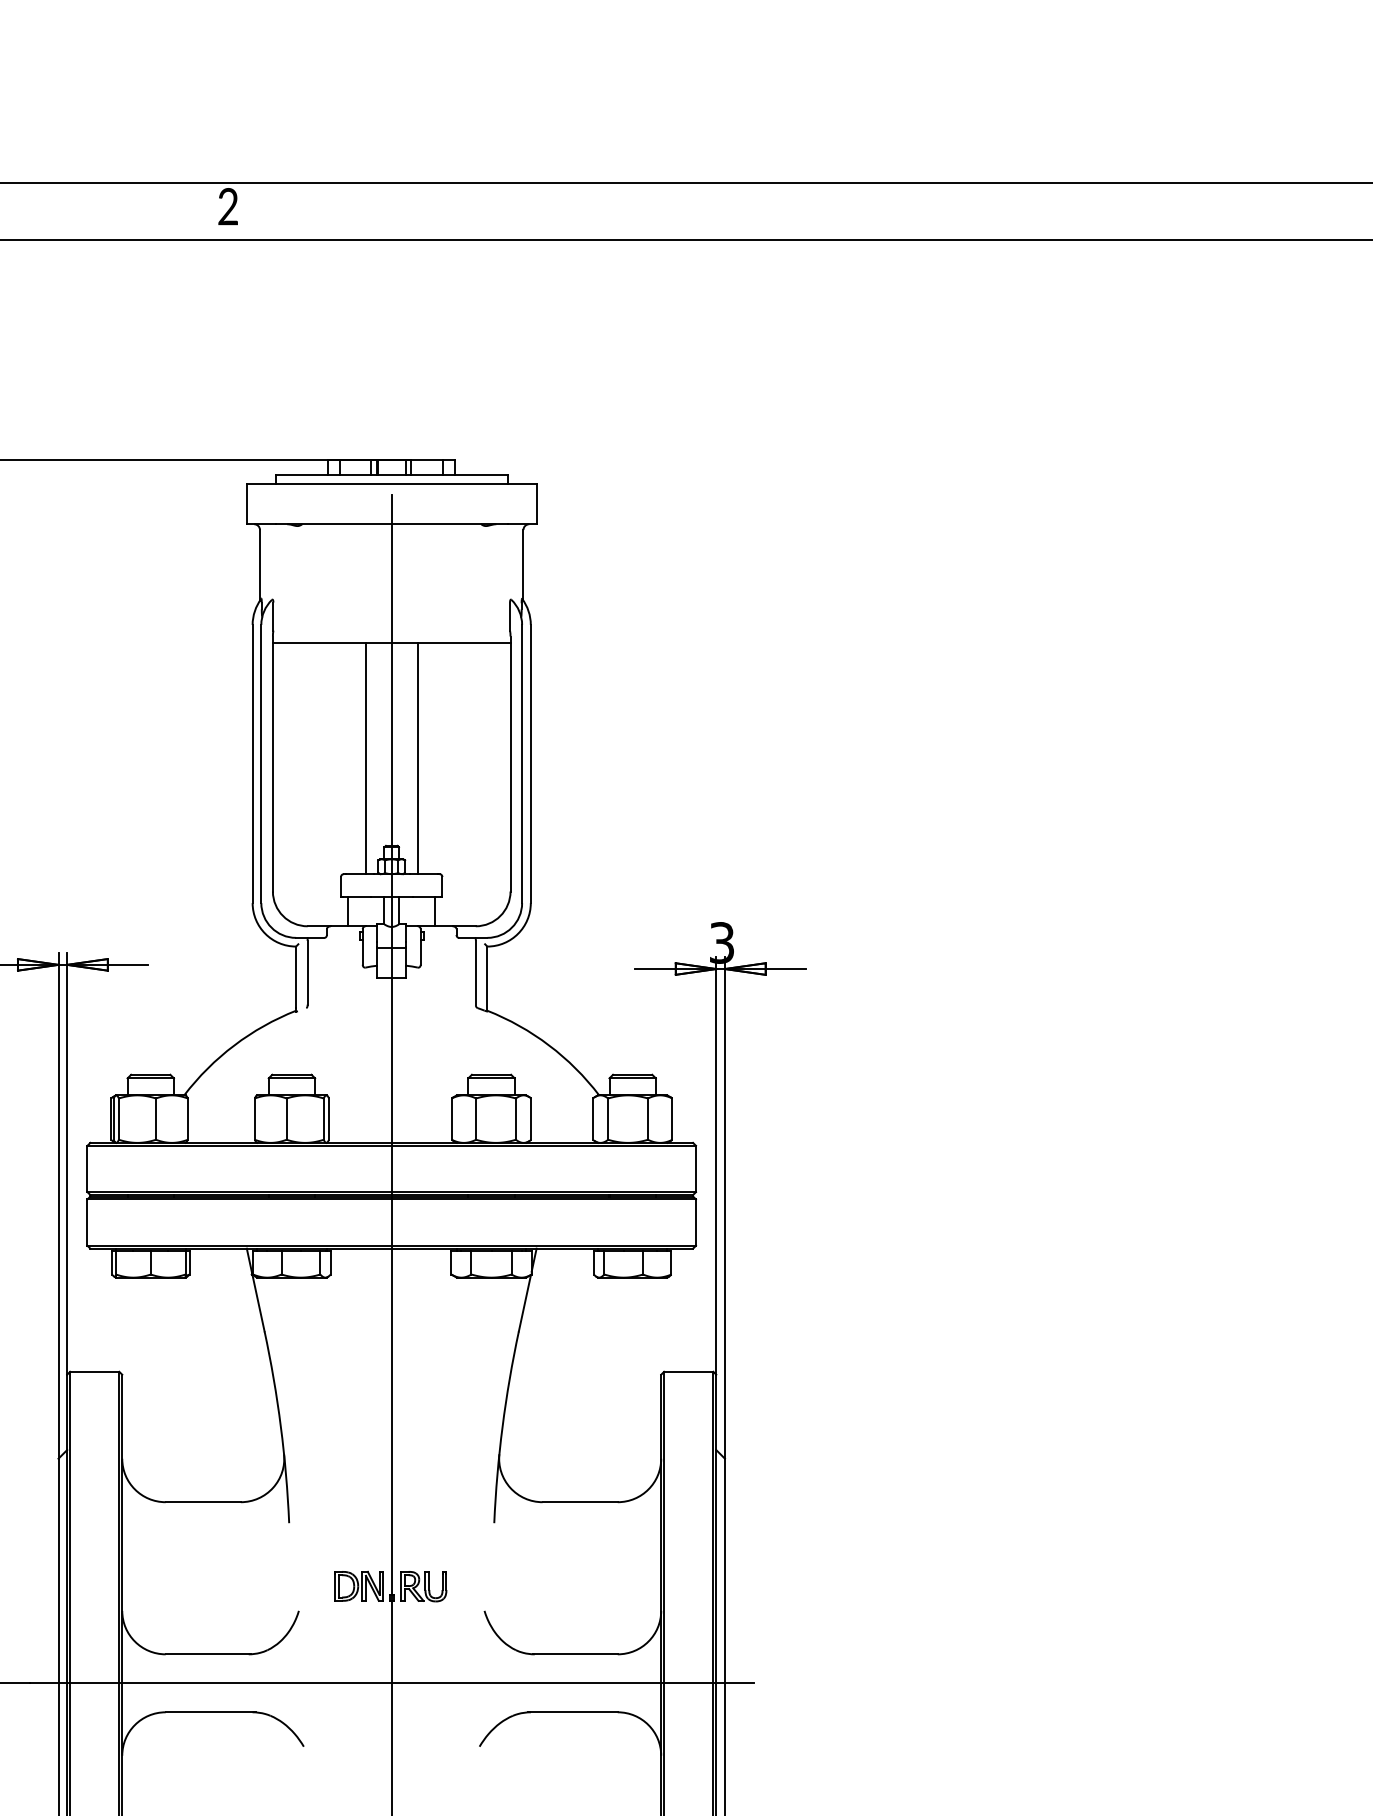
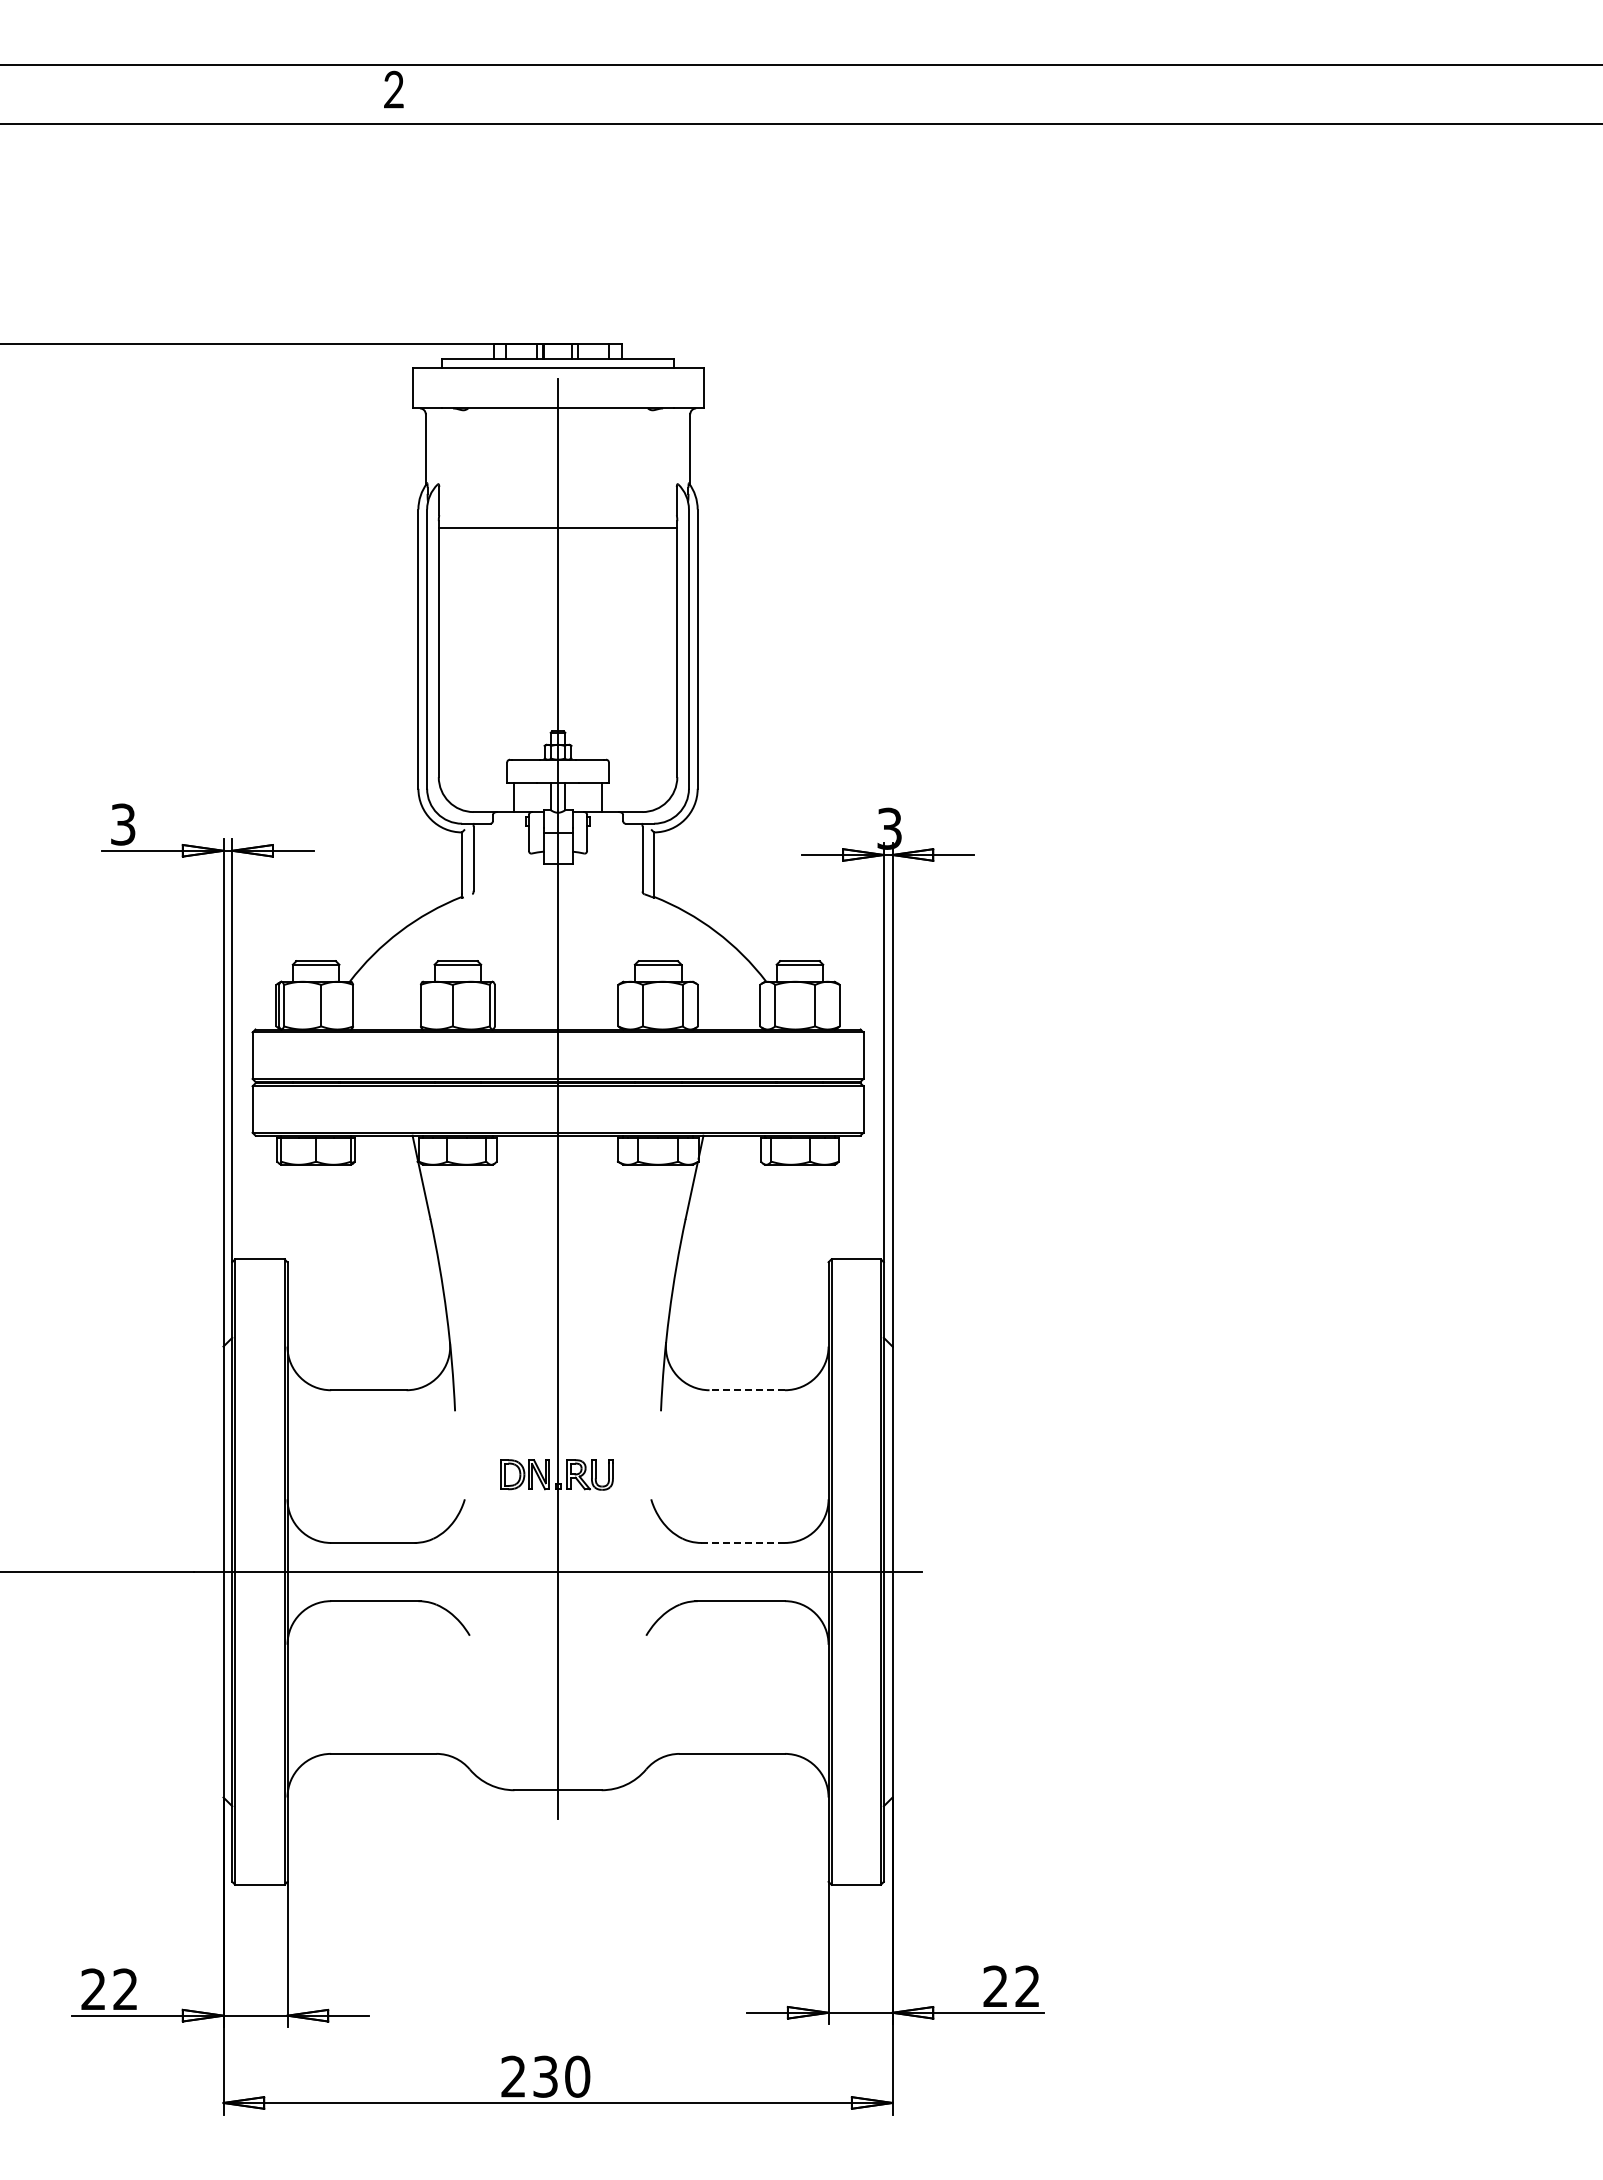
line: (365, 758) -> (531, 643), removed
line: (418, 758) -> (584, 643), removed
line: (580, 1502) -> (747, 1390), solid -> dashed
line: (575, 1653) -> (742, 1542), solid -> dashed

